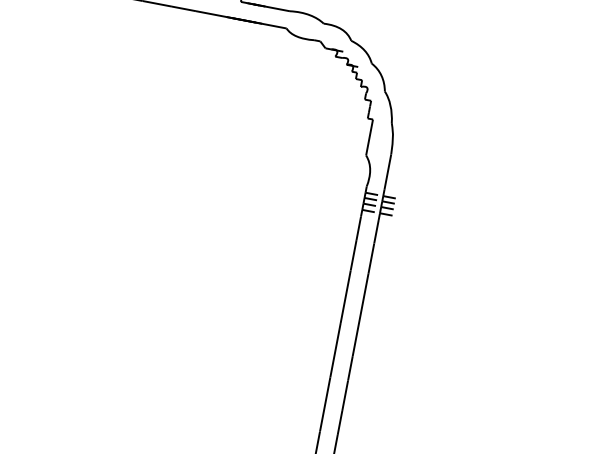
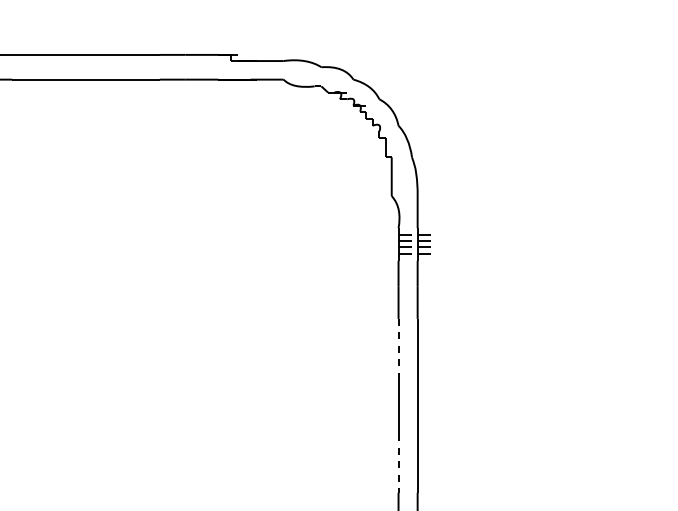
line: (345, 296) -> (398, 347), solid -> dashed
line: (324, 405) -> (398, 464), solid -> dashed

